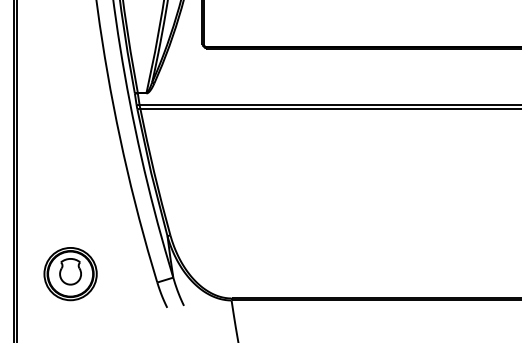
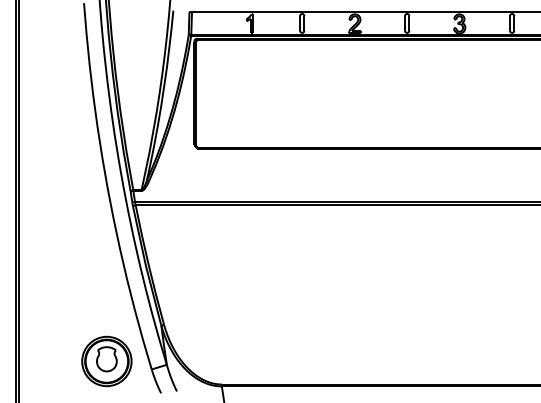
part: (70, 274) -> (106, 361), moved

